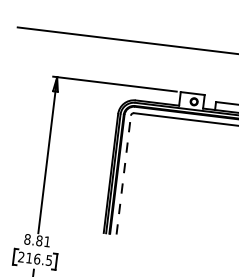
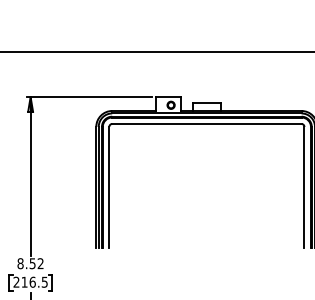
line: (123, 175) -> (109, 187), dashed -> solid
text: (43, 241) -> (36, 263), 8.81 -> 8.52

